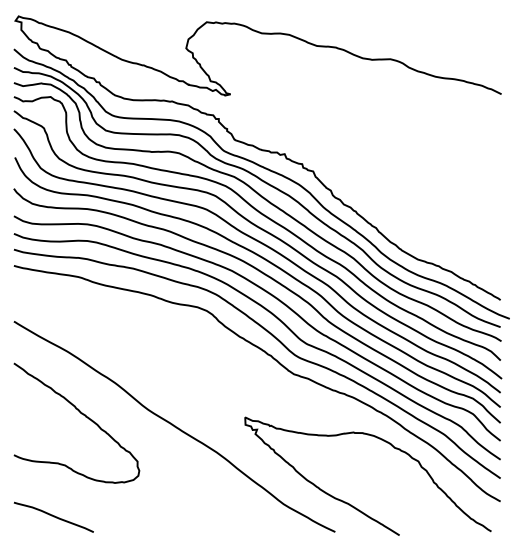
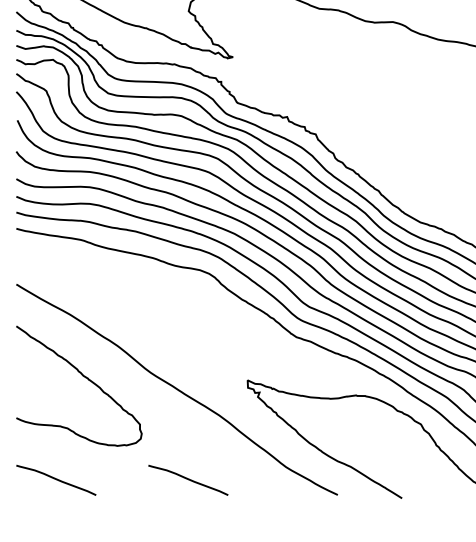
curve: (185, 516) -> (187, 479), added

